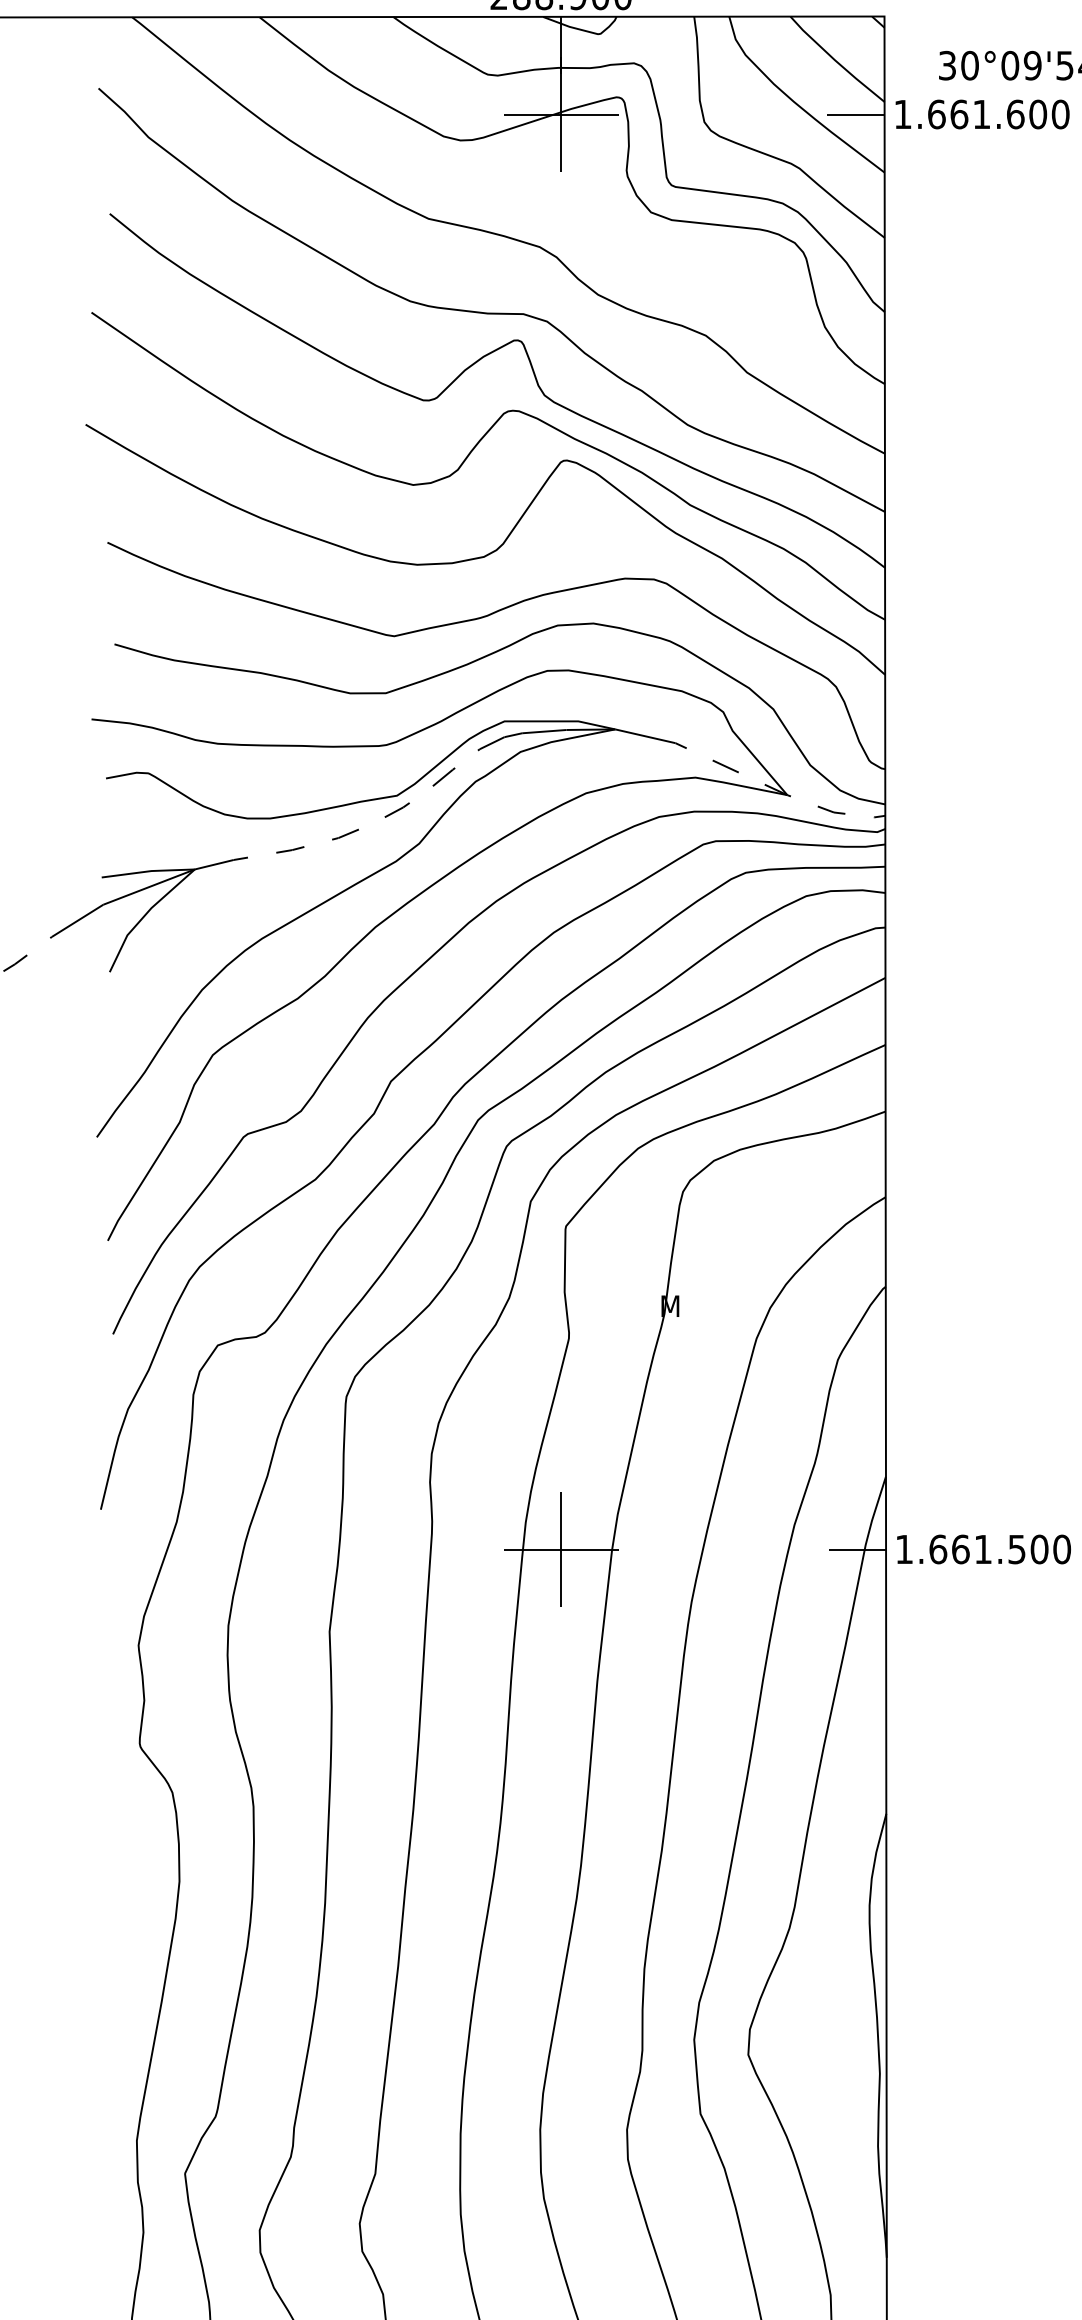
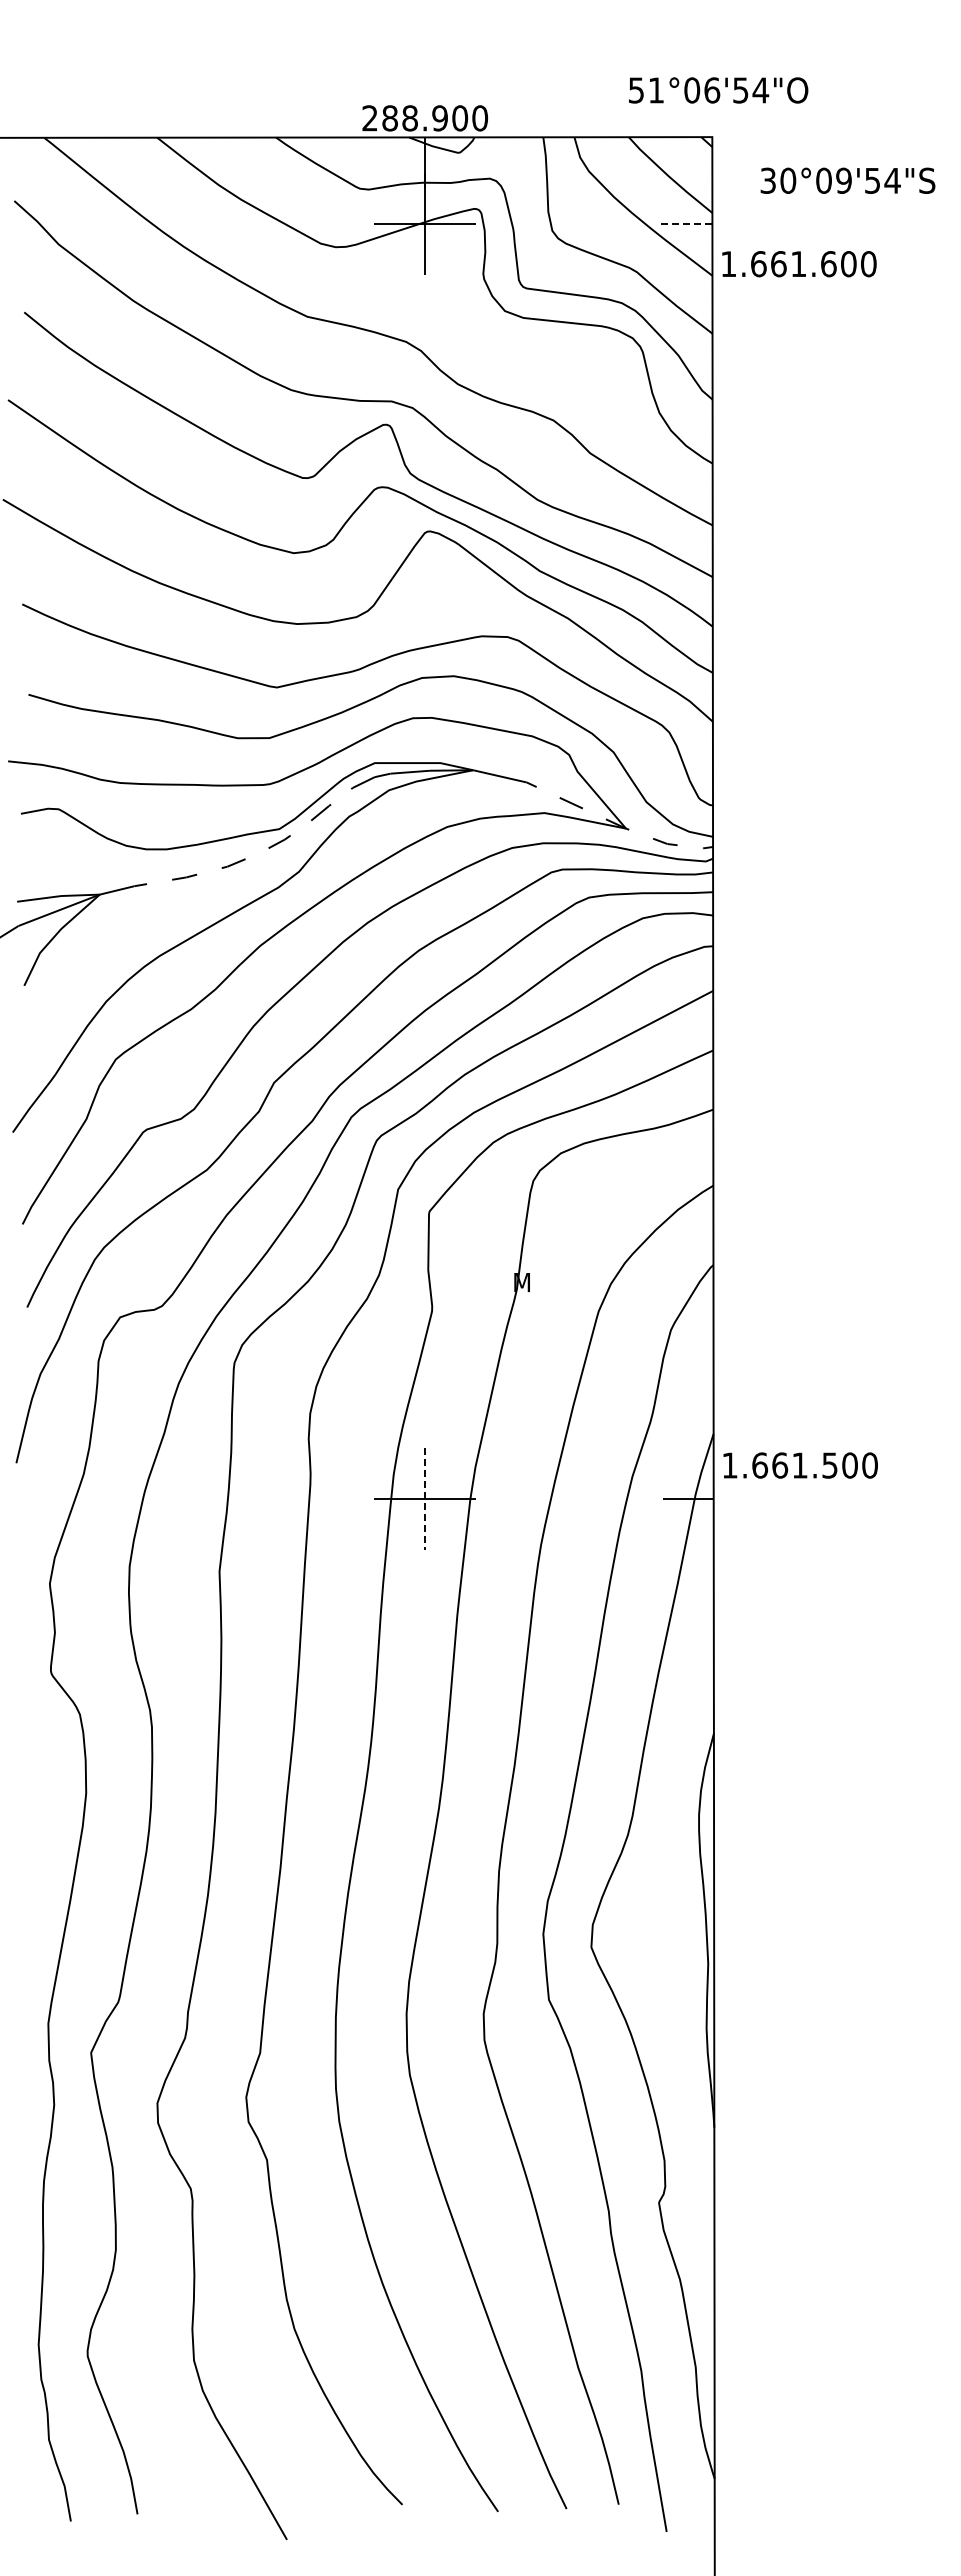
line: (855, 114) -> (686, 224), solid -> dashed
text: (982, 114) -> (799, 264), moved
line: (561, 1549) -> (425, 1498), solid -> dashed
text: (983, 1549) -> (800, 1465), moved

